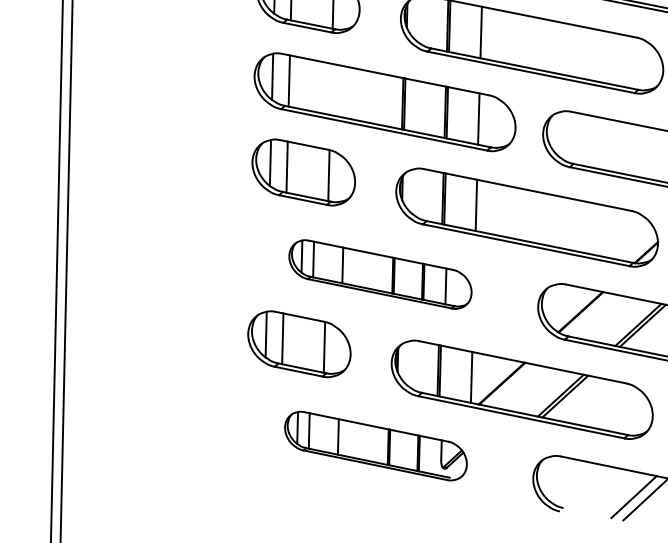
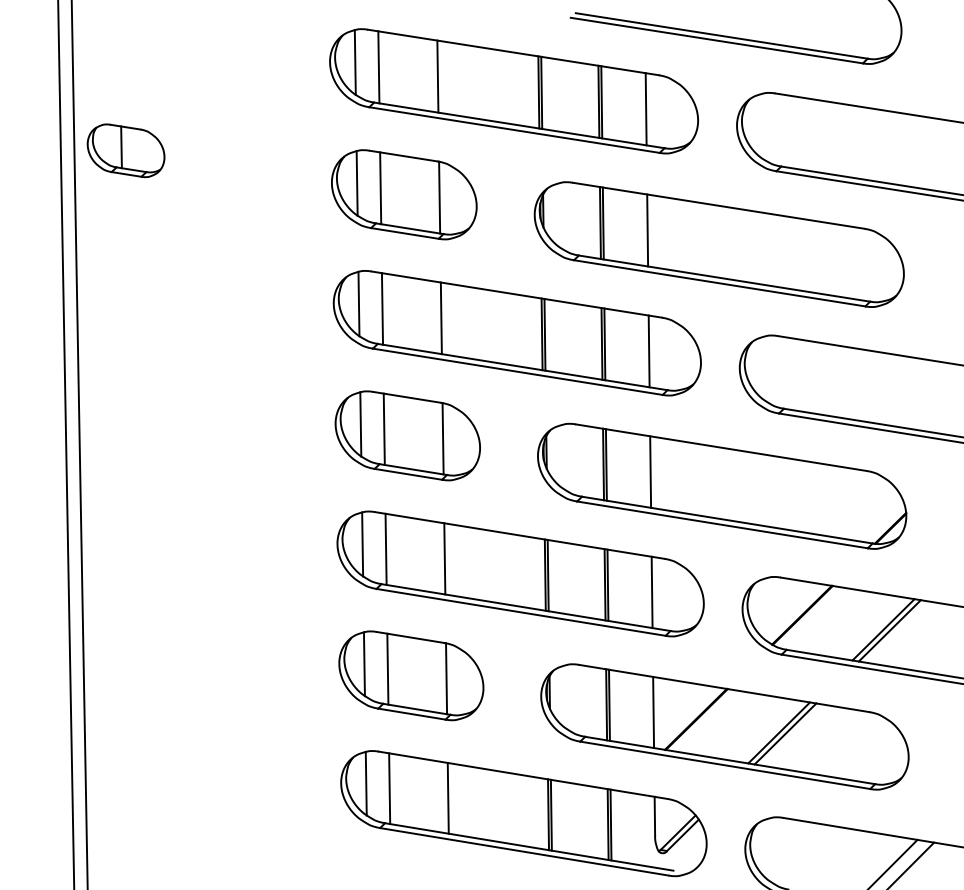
line: (330, 89) -> (440, 318), added
part: (380, 274) -> (520, 573), size x1.43
part: (375, 445) -> (523, 813), size x1.43

